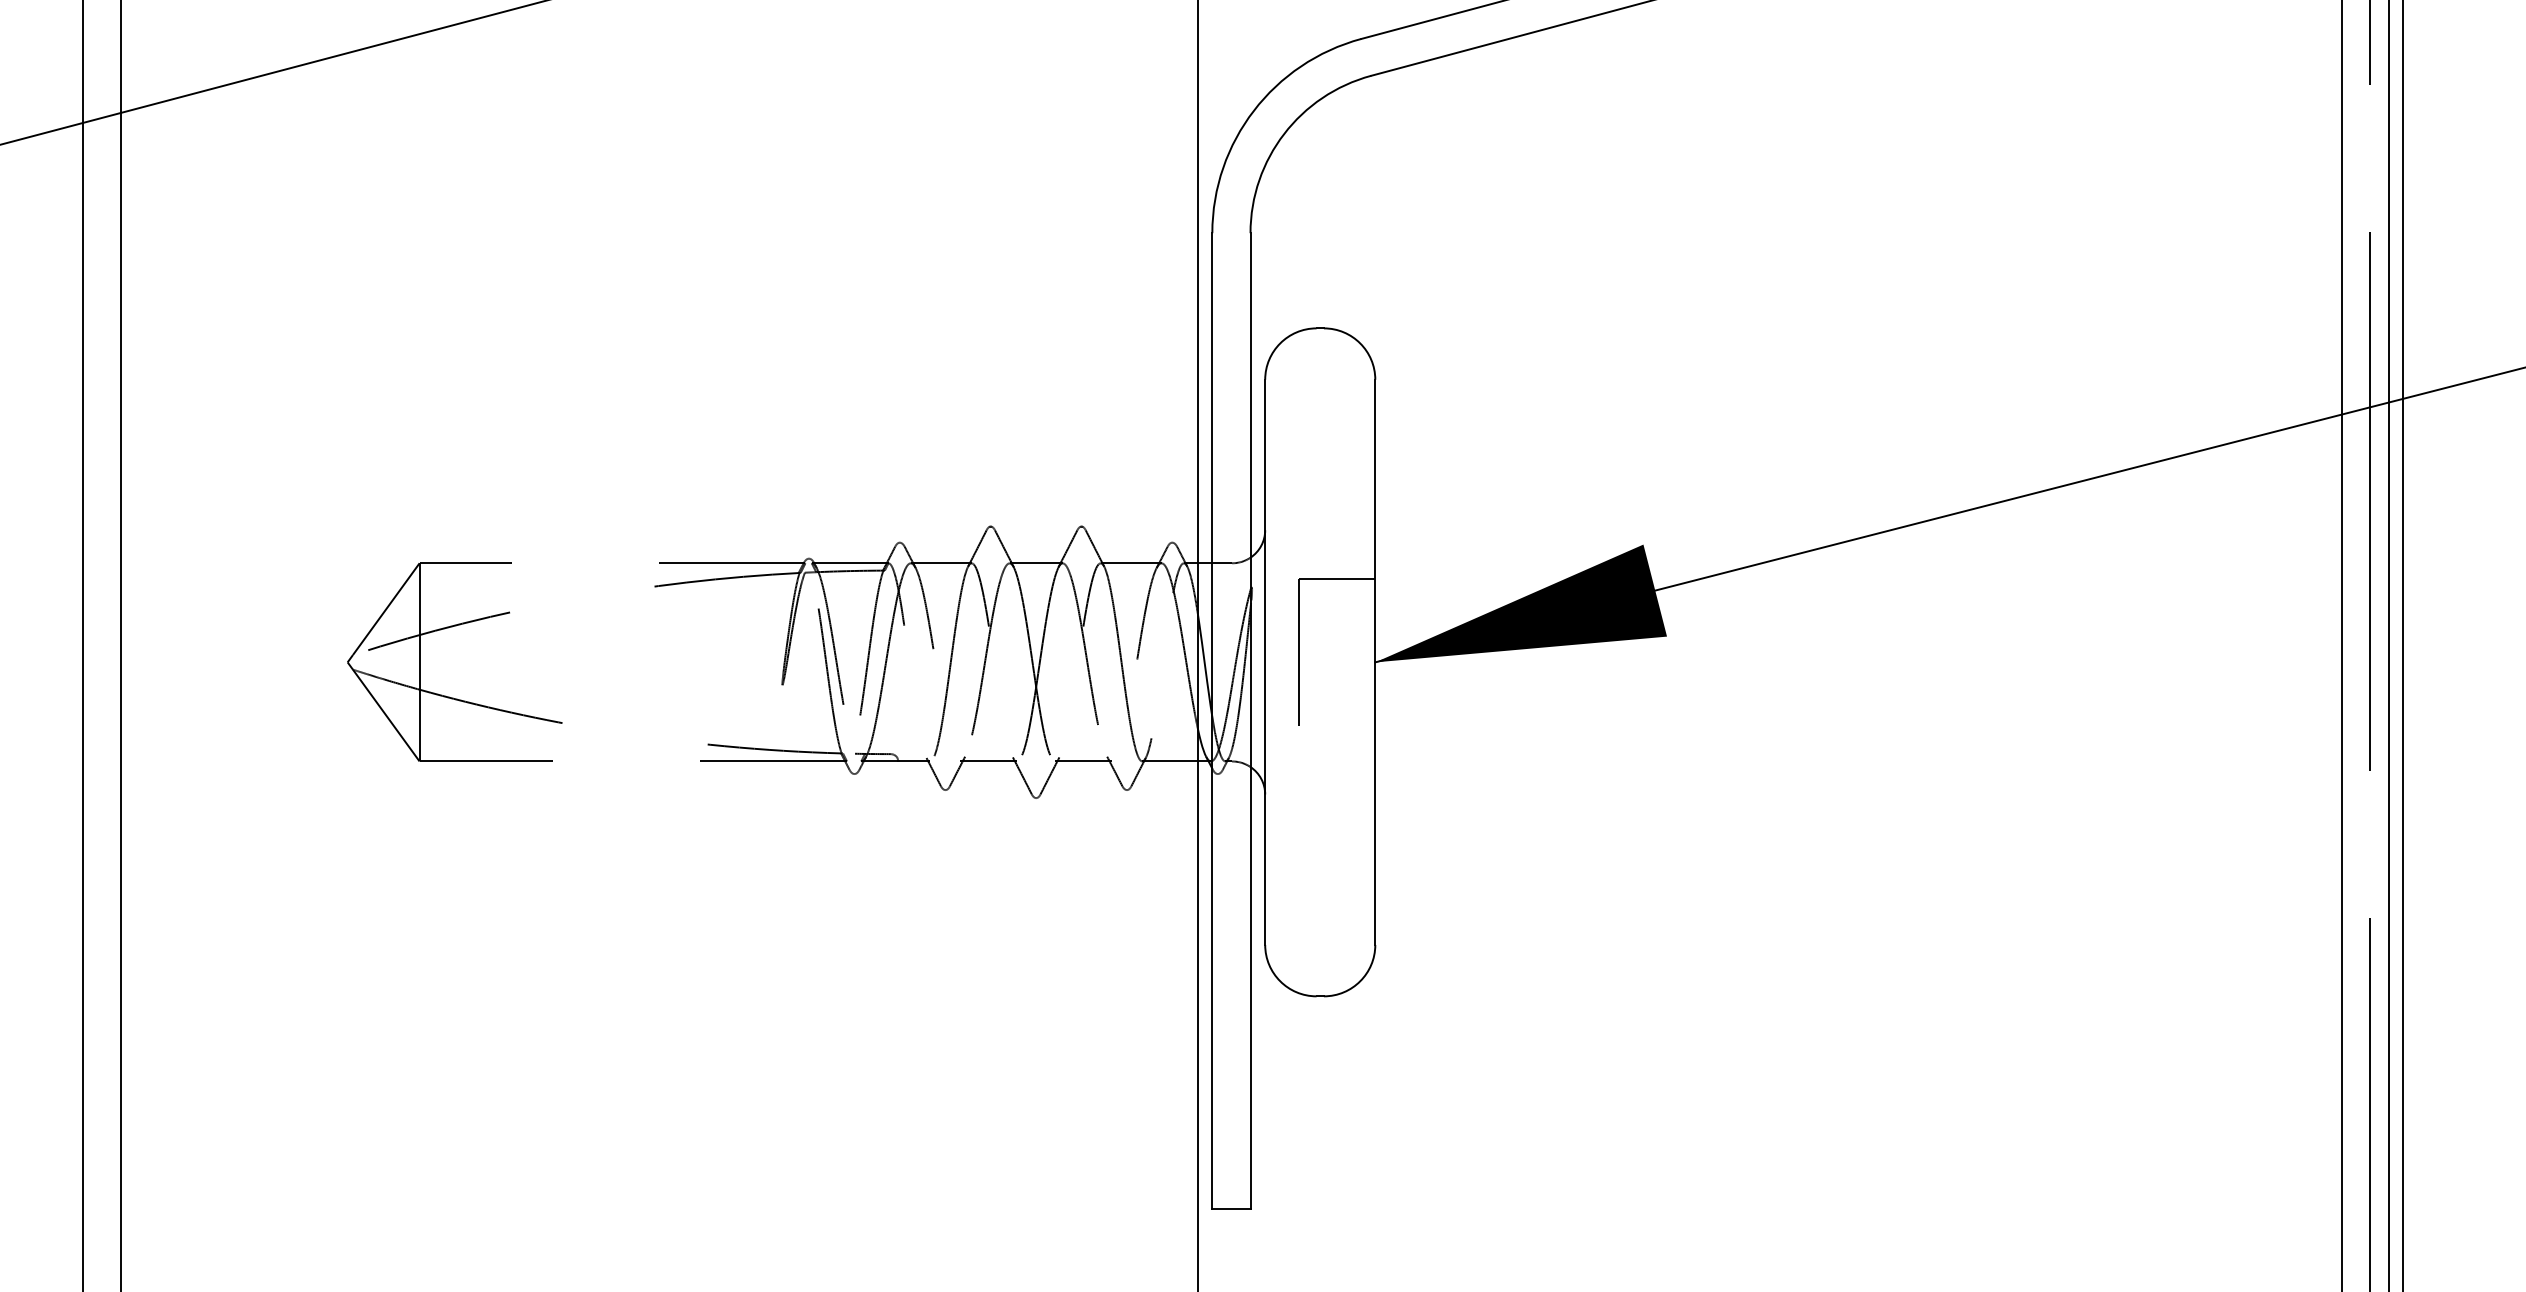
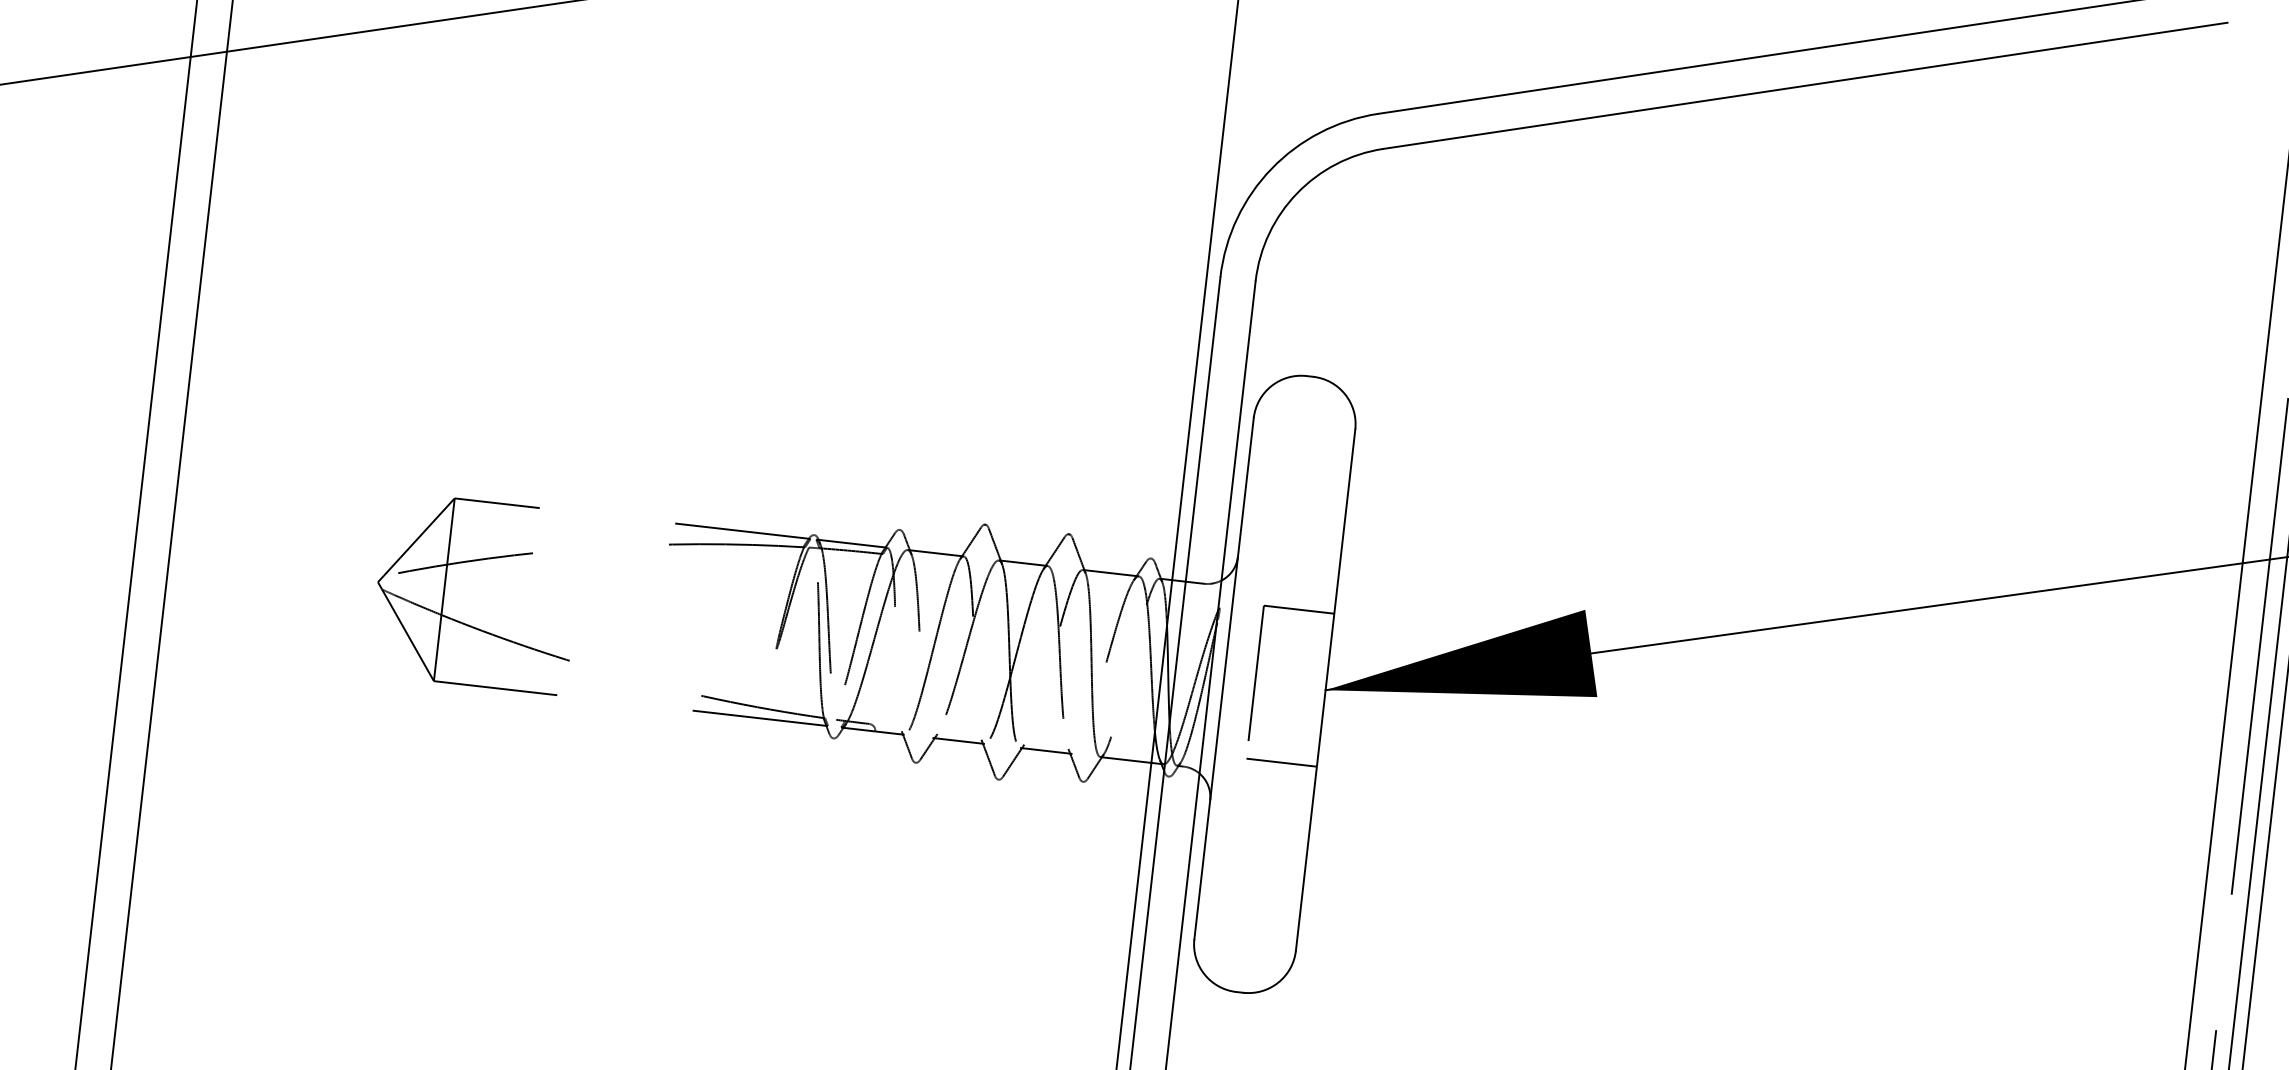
line: (1336, 745) -> (1281, 762), added

